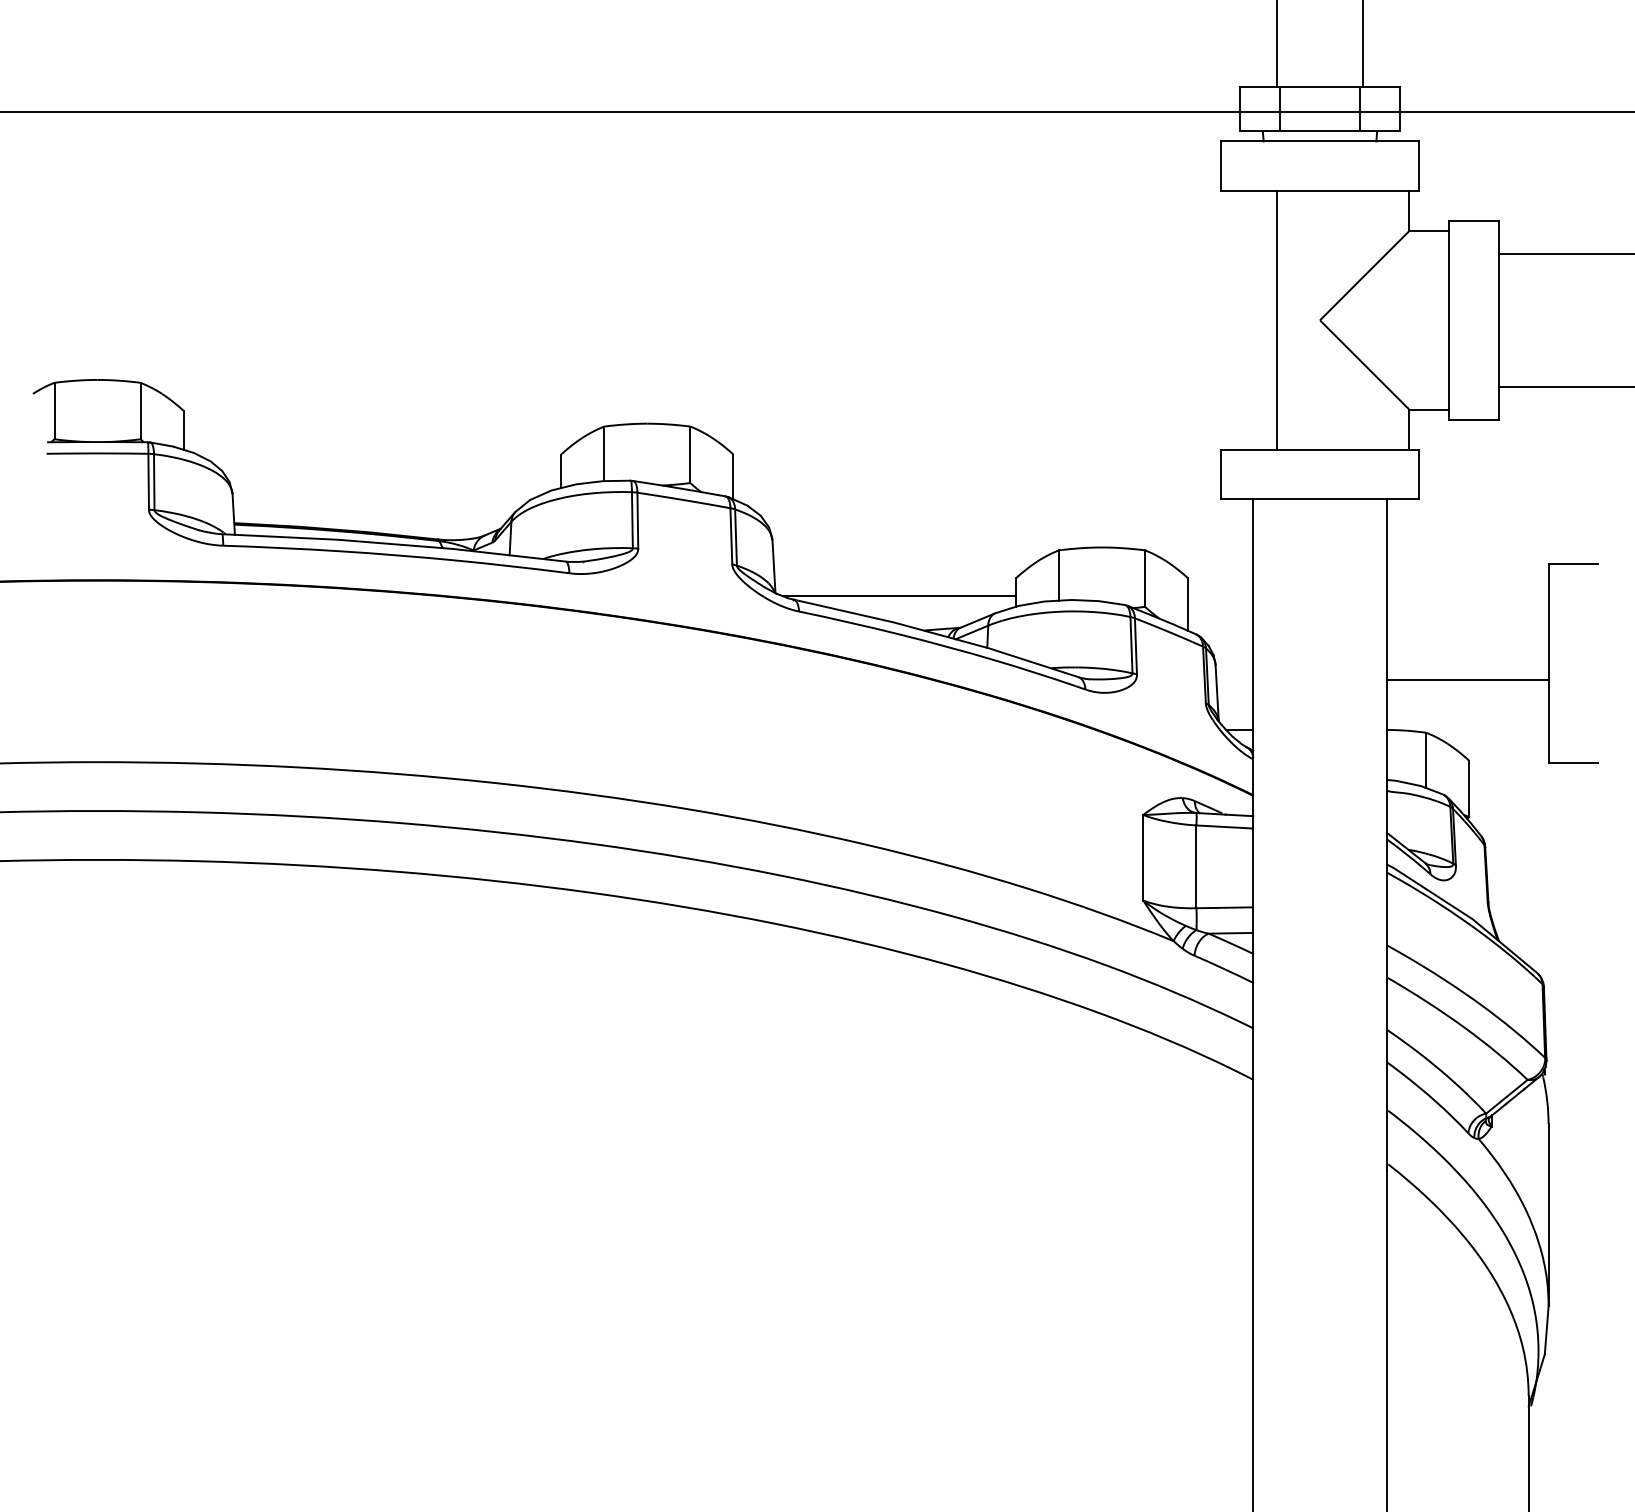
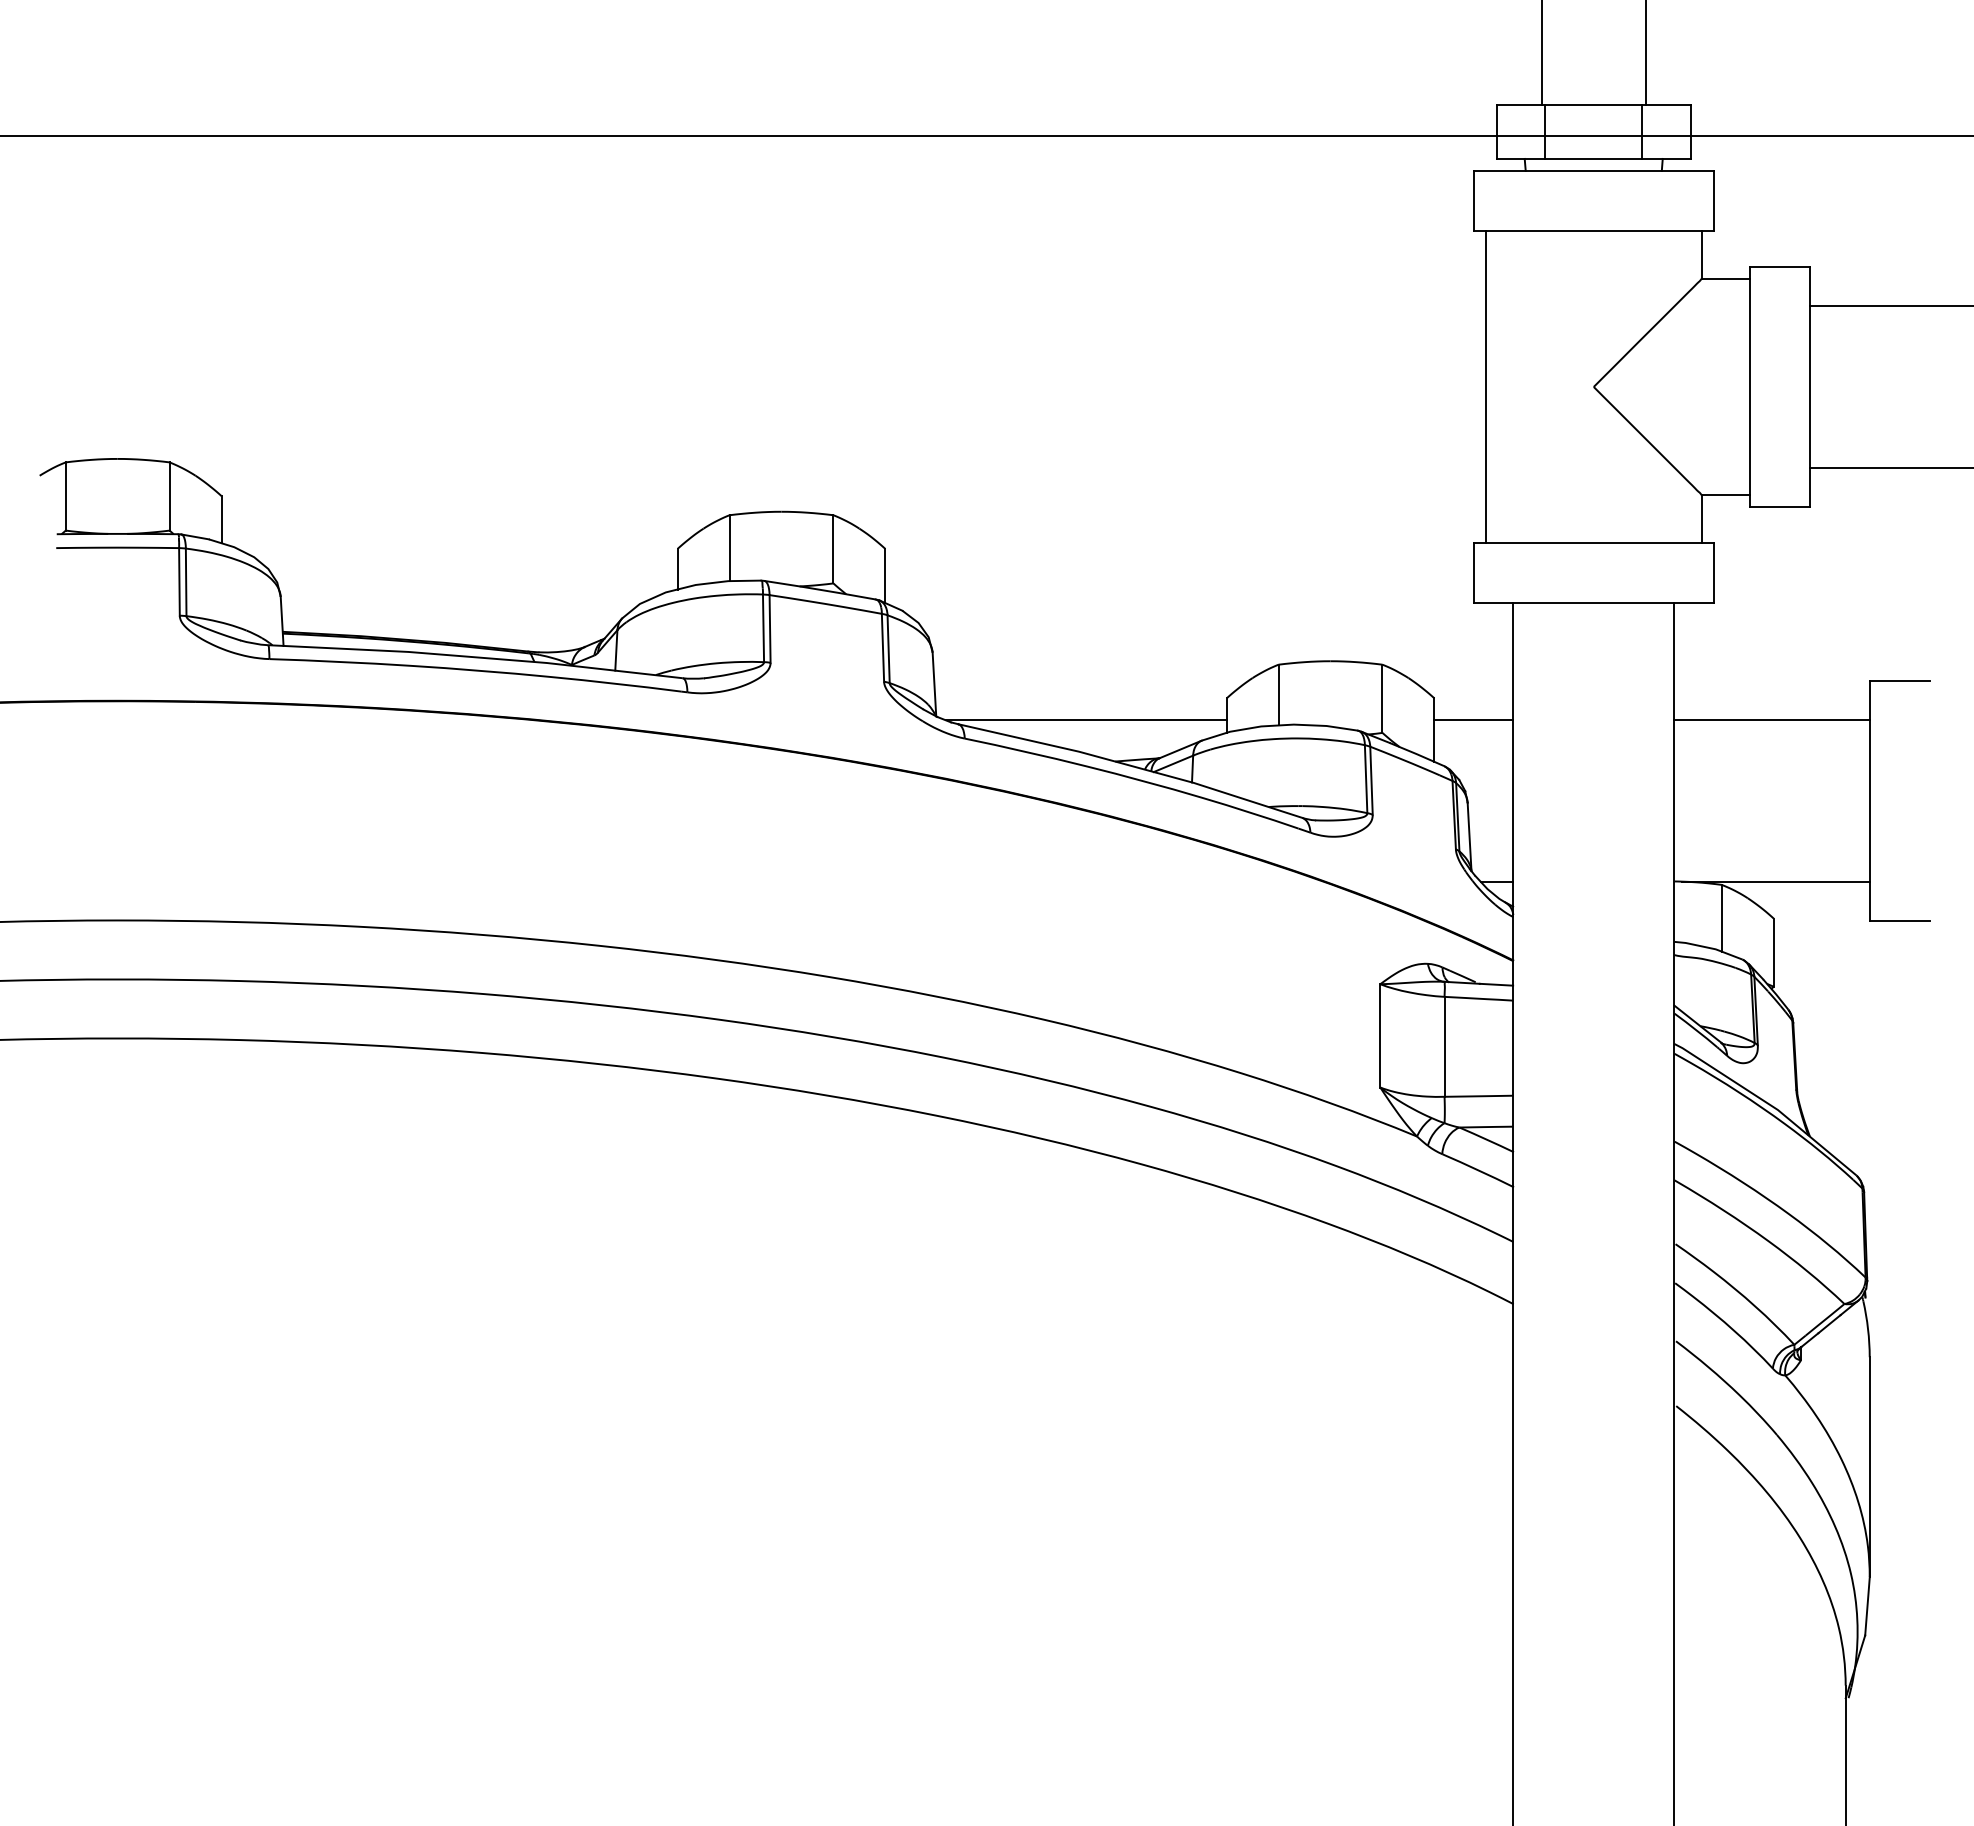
line: (1276, 319) -> (1485, 386), moved
line: (1220, 596) -> (1473, 720), added
line: (1467, 680) -> (1771, 720), moved
line: (1470, 729) -> (1775, 881), added

